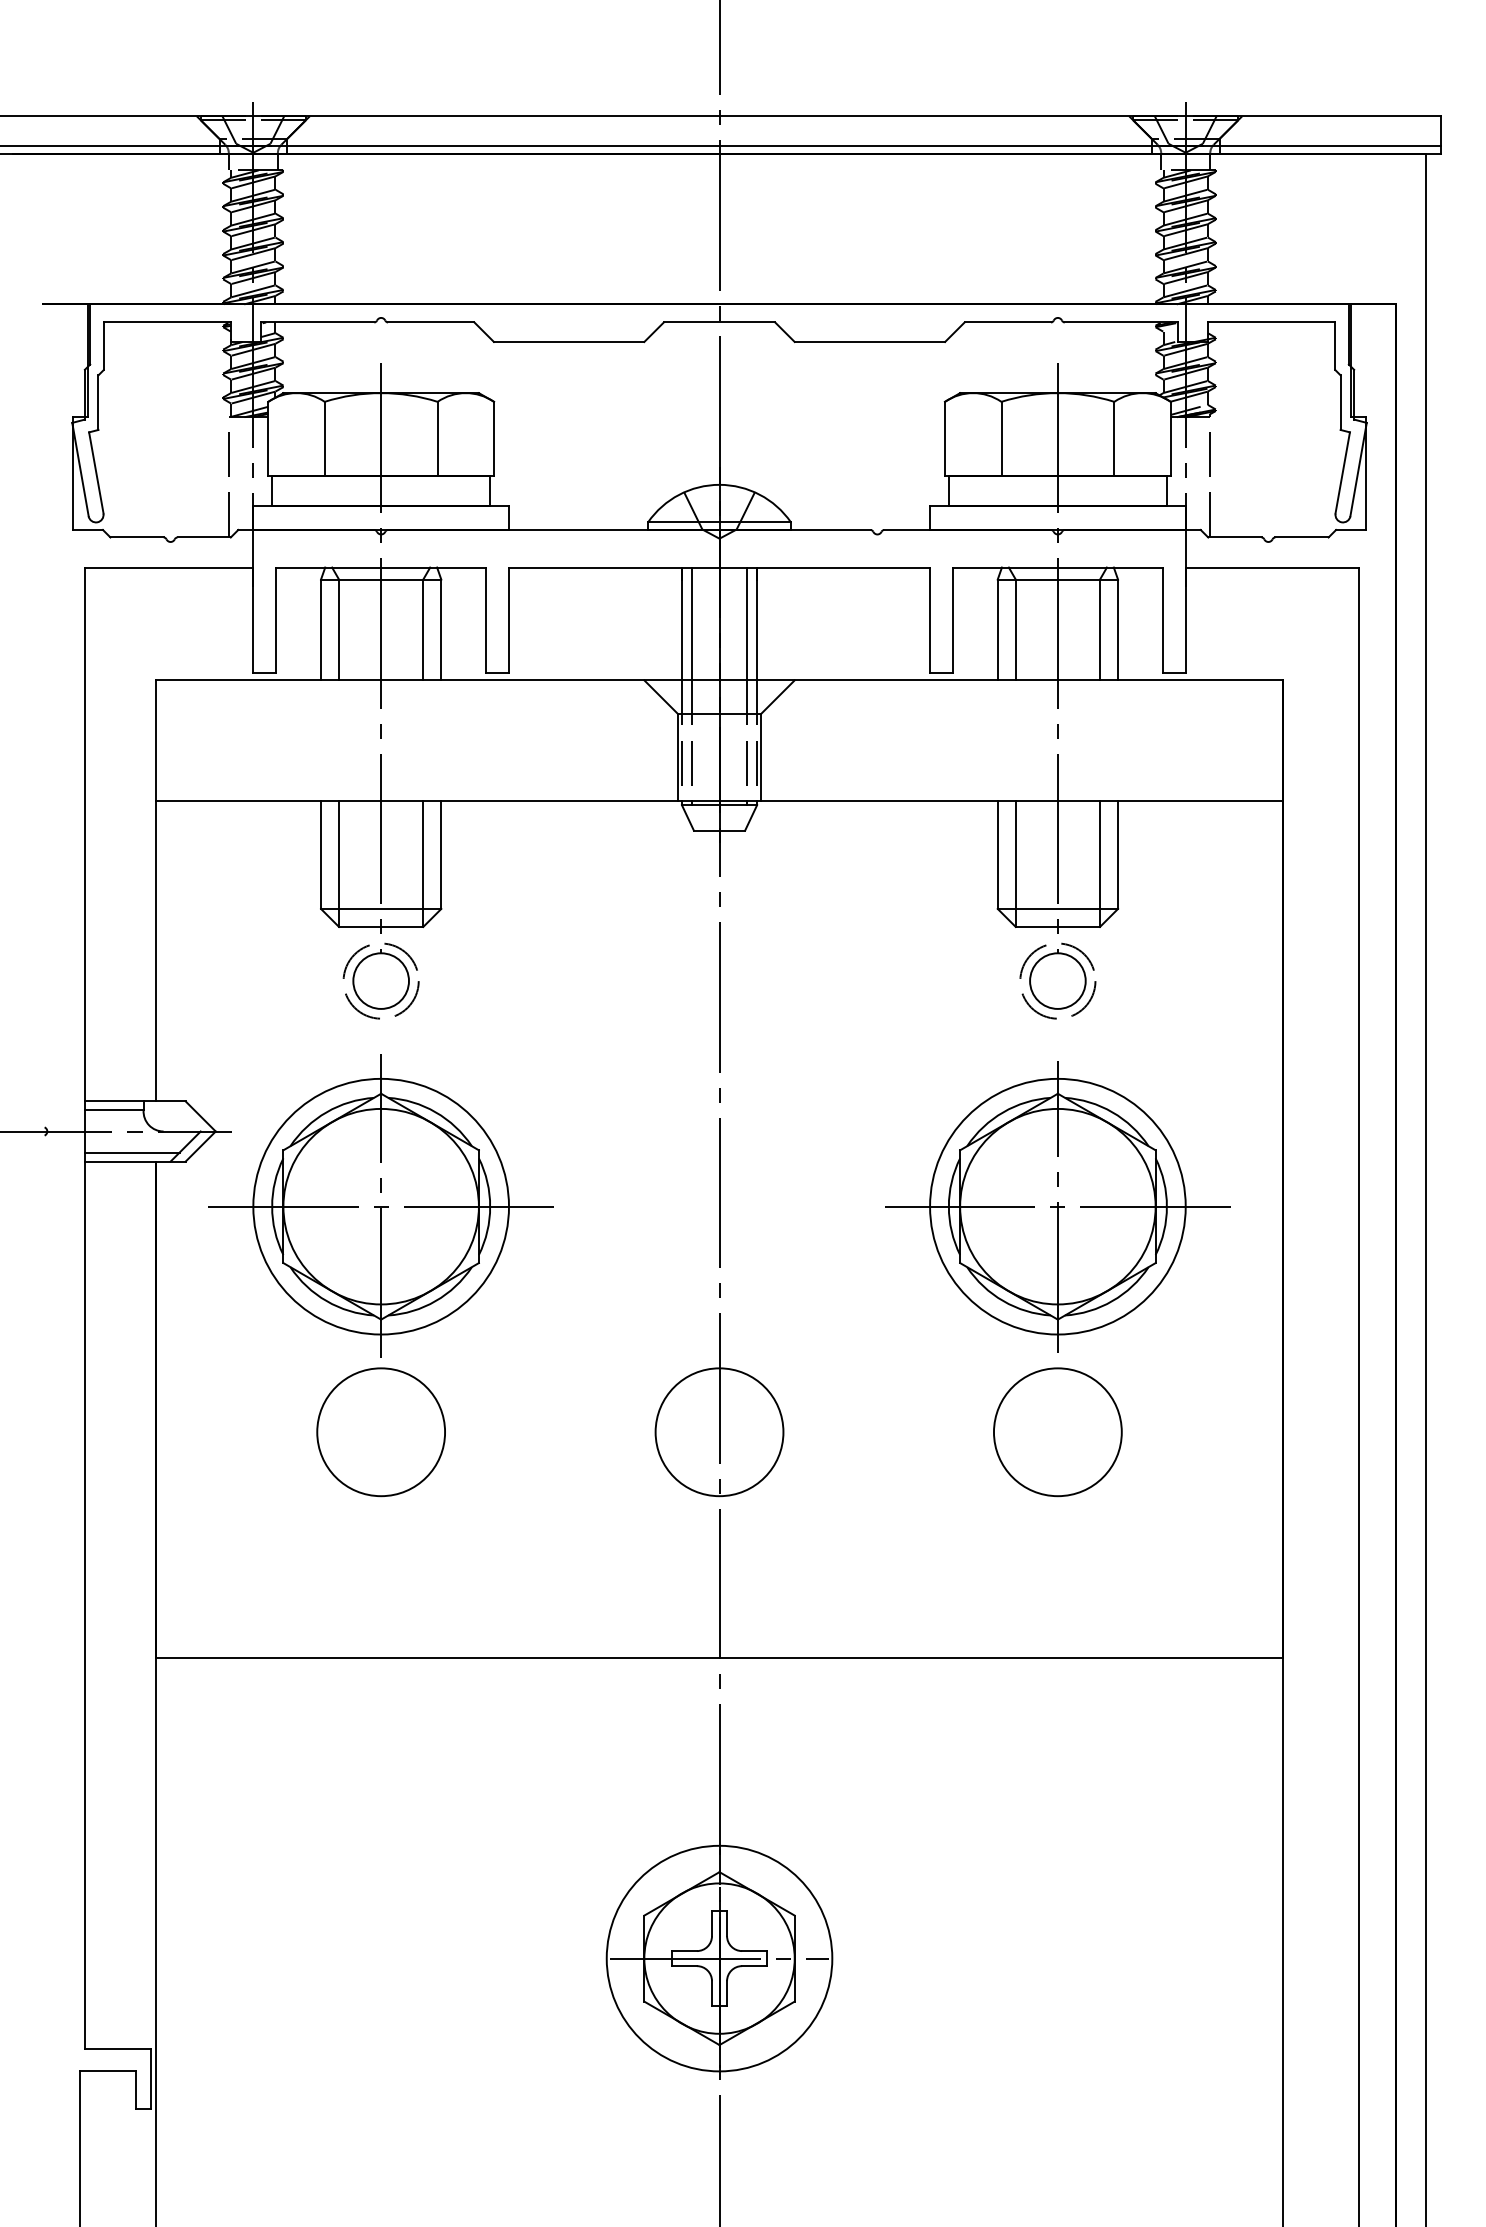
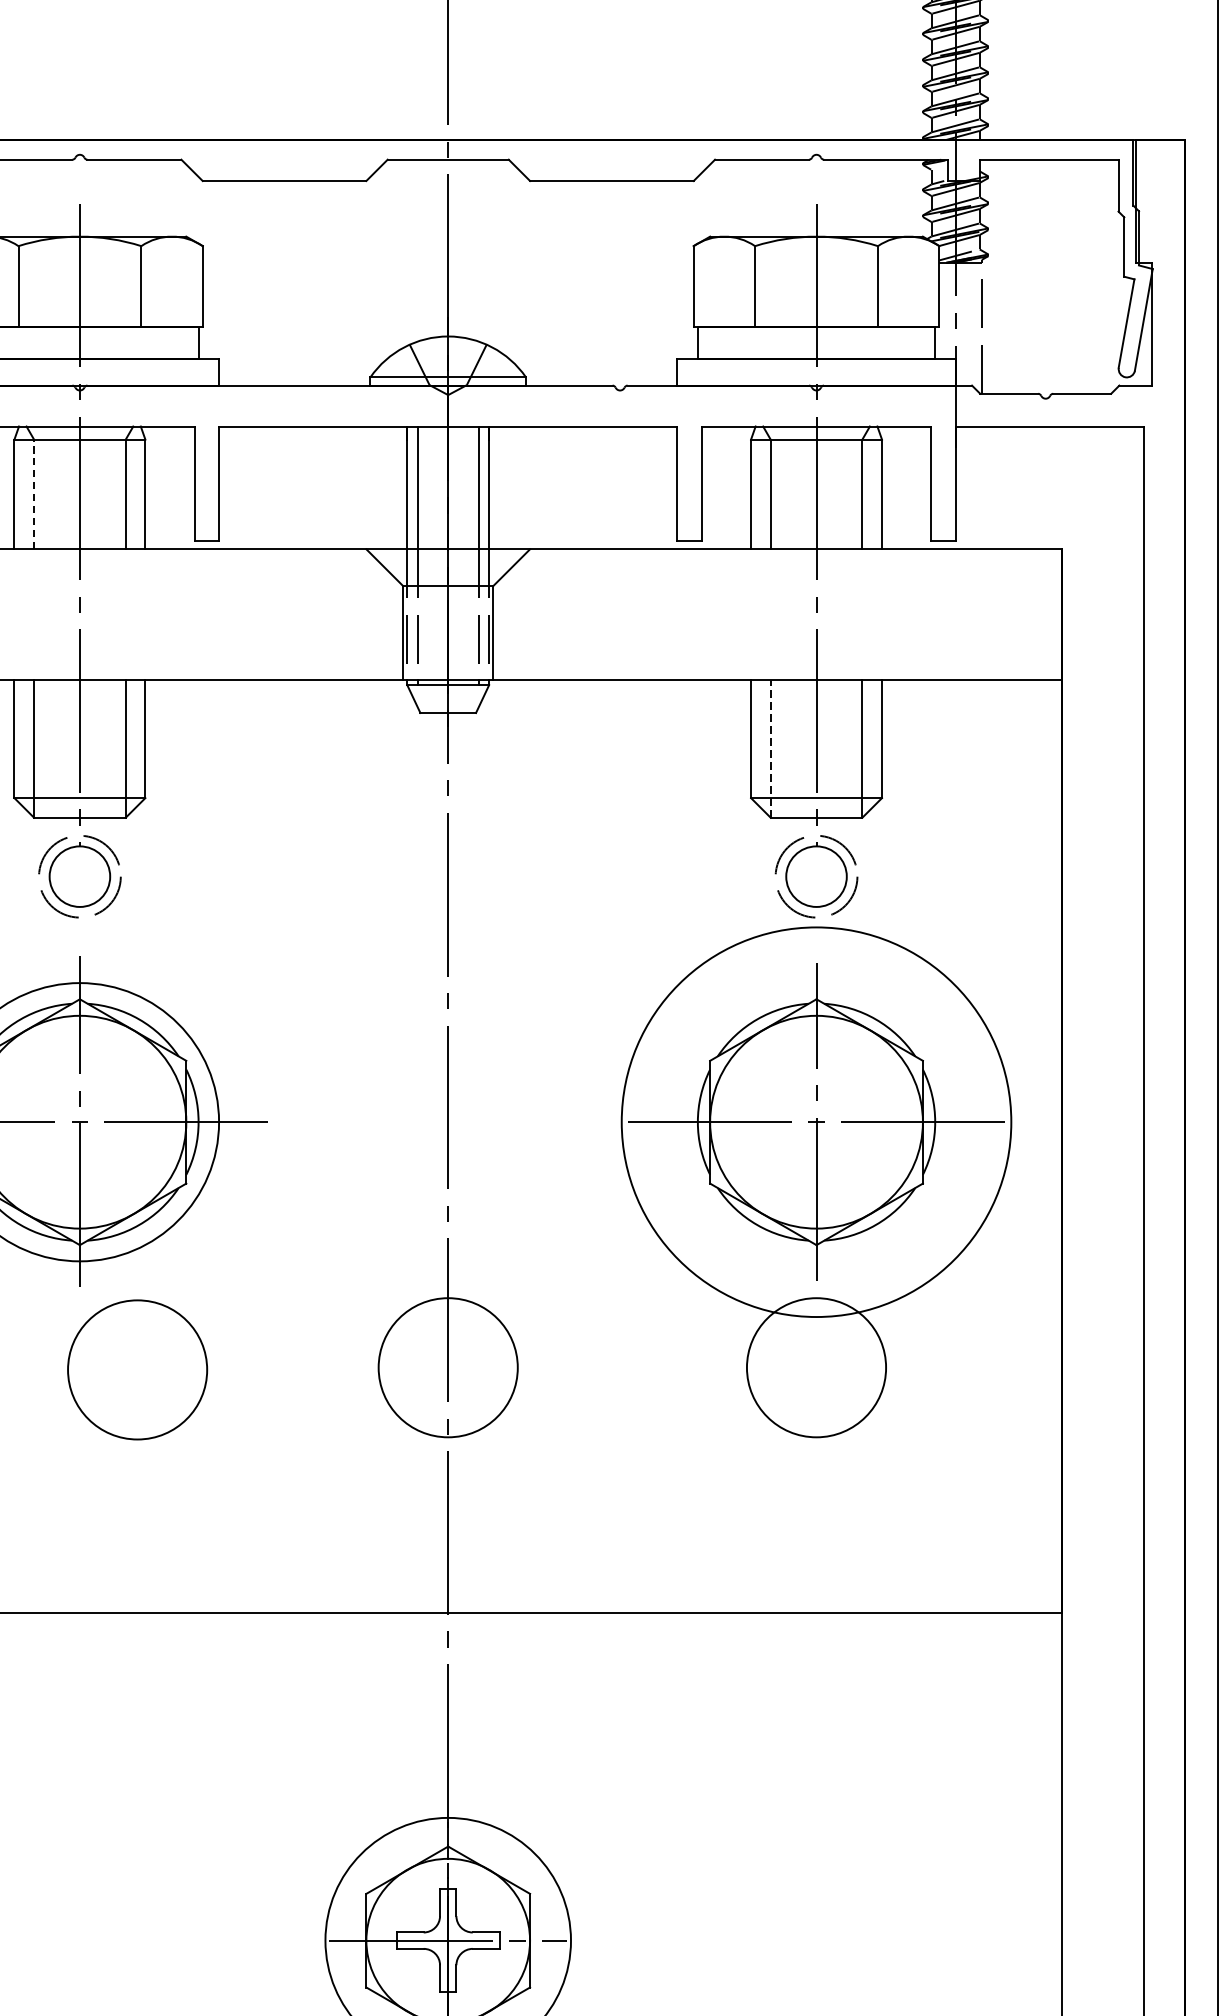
line: (339, 629) -> (34, 493), solid -> dashed
line: (1015, 863) -> (770, 748), solid -> dashed
circle: (1057, 1206) -> (816, 1122), size x1.4
circle: (380, 1432) -> (136, 1370), moved

